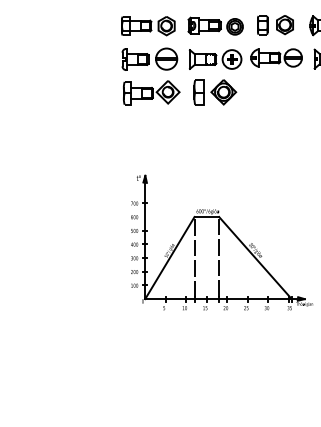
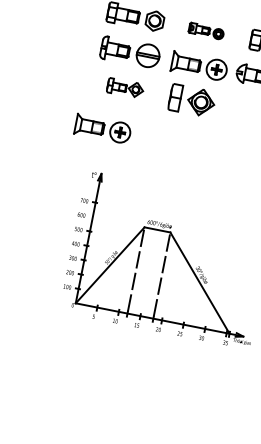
part: (215, 25) -> (206, 30), size x0.6
part: (151, 92) -> (125, 87), size x0.6
part: (138, 134) -> (102, 129), added

